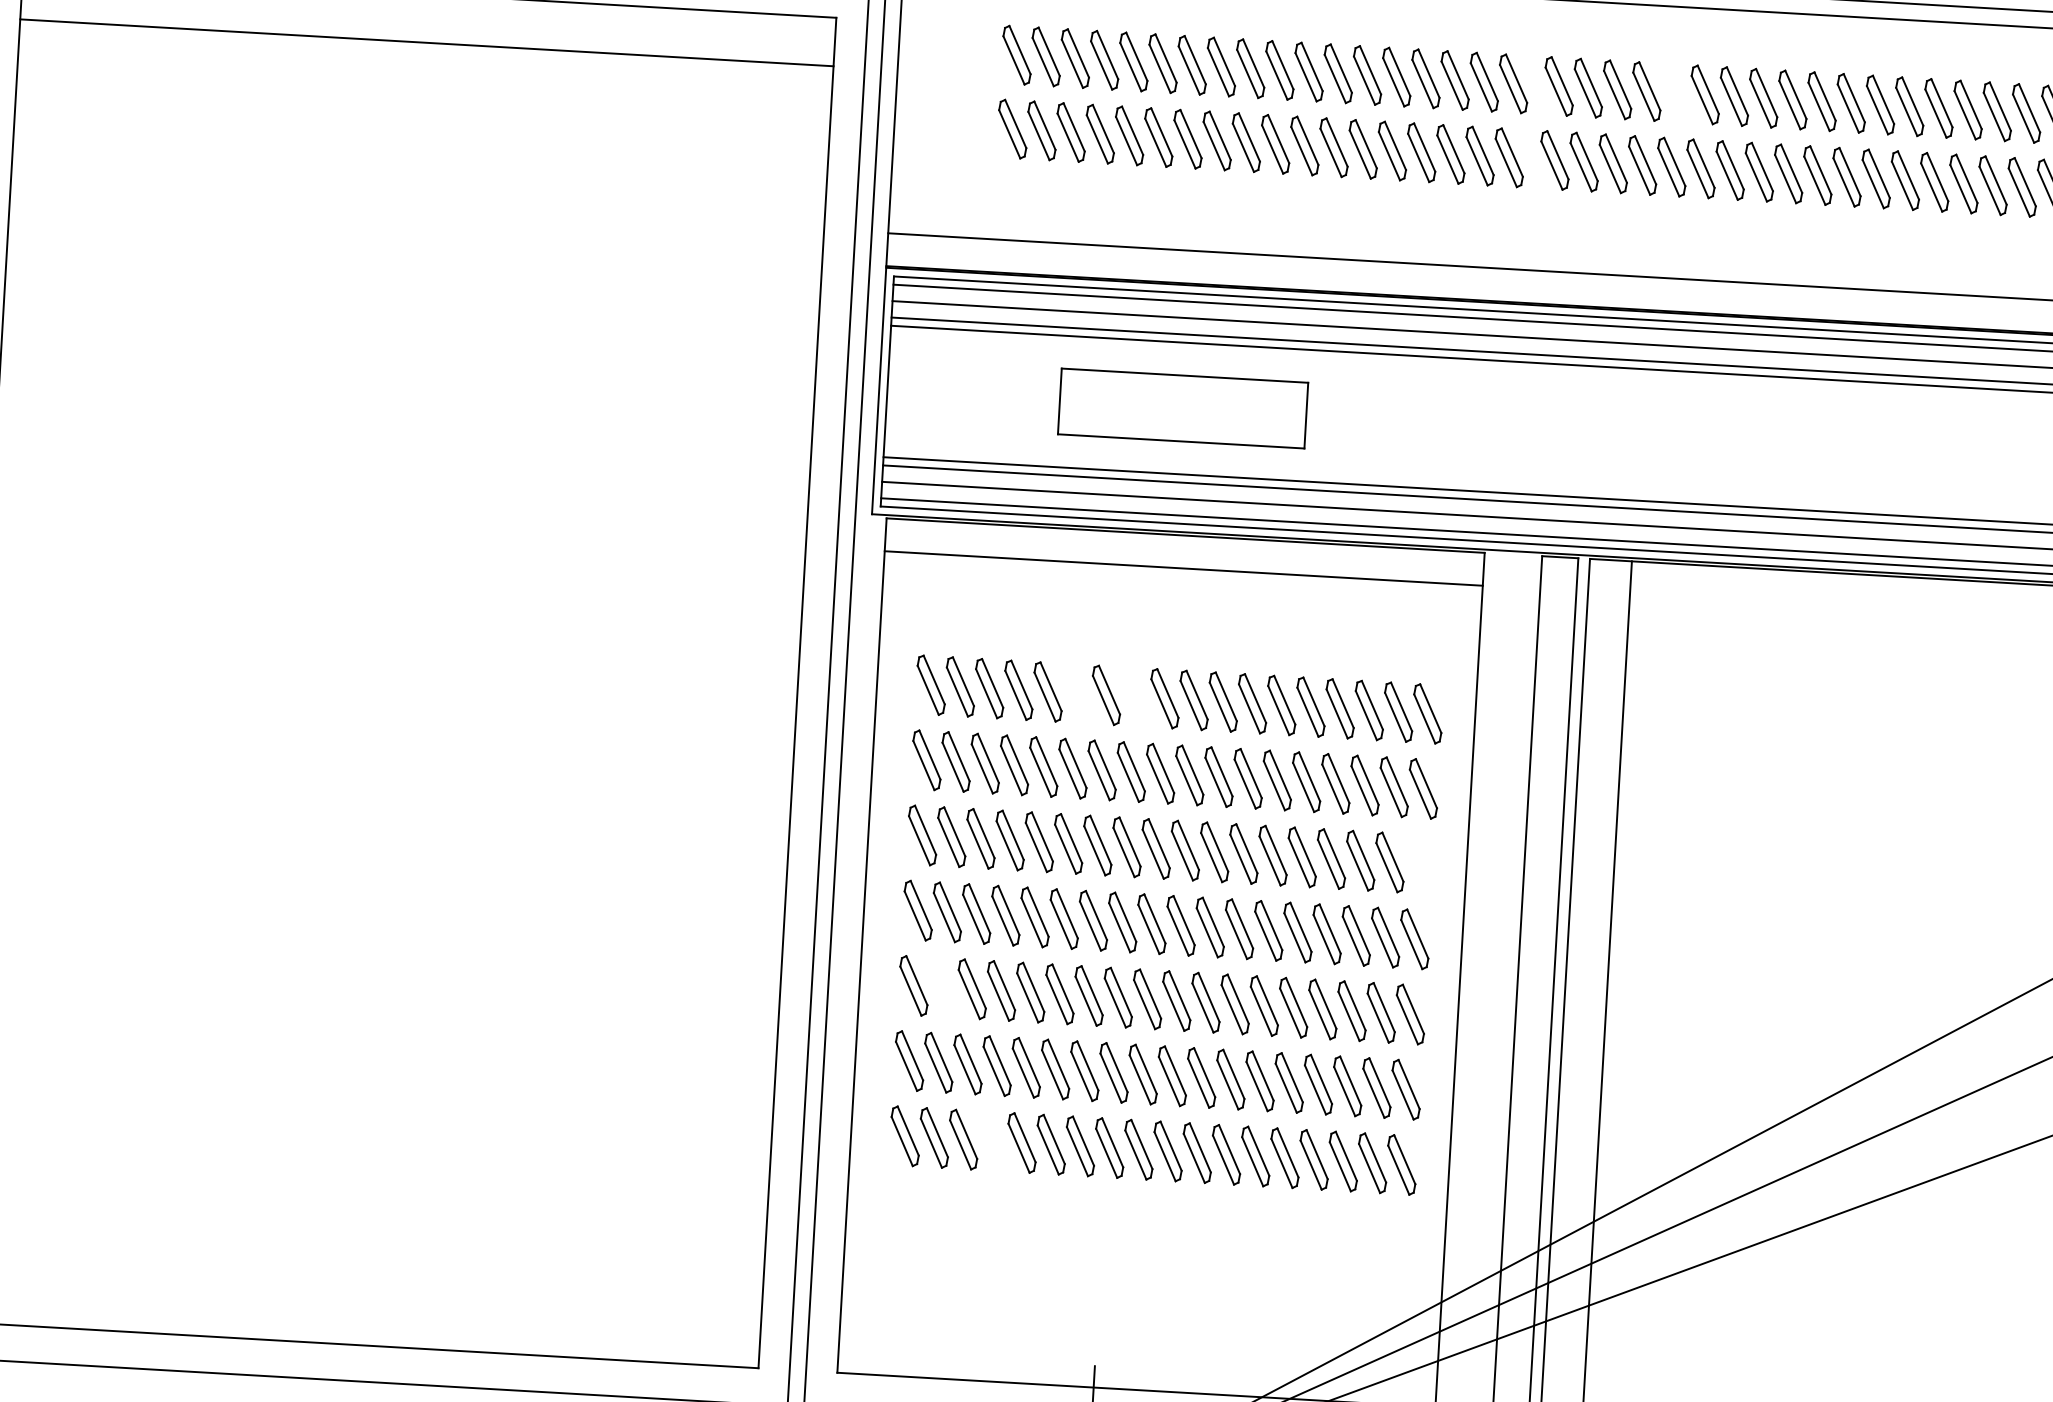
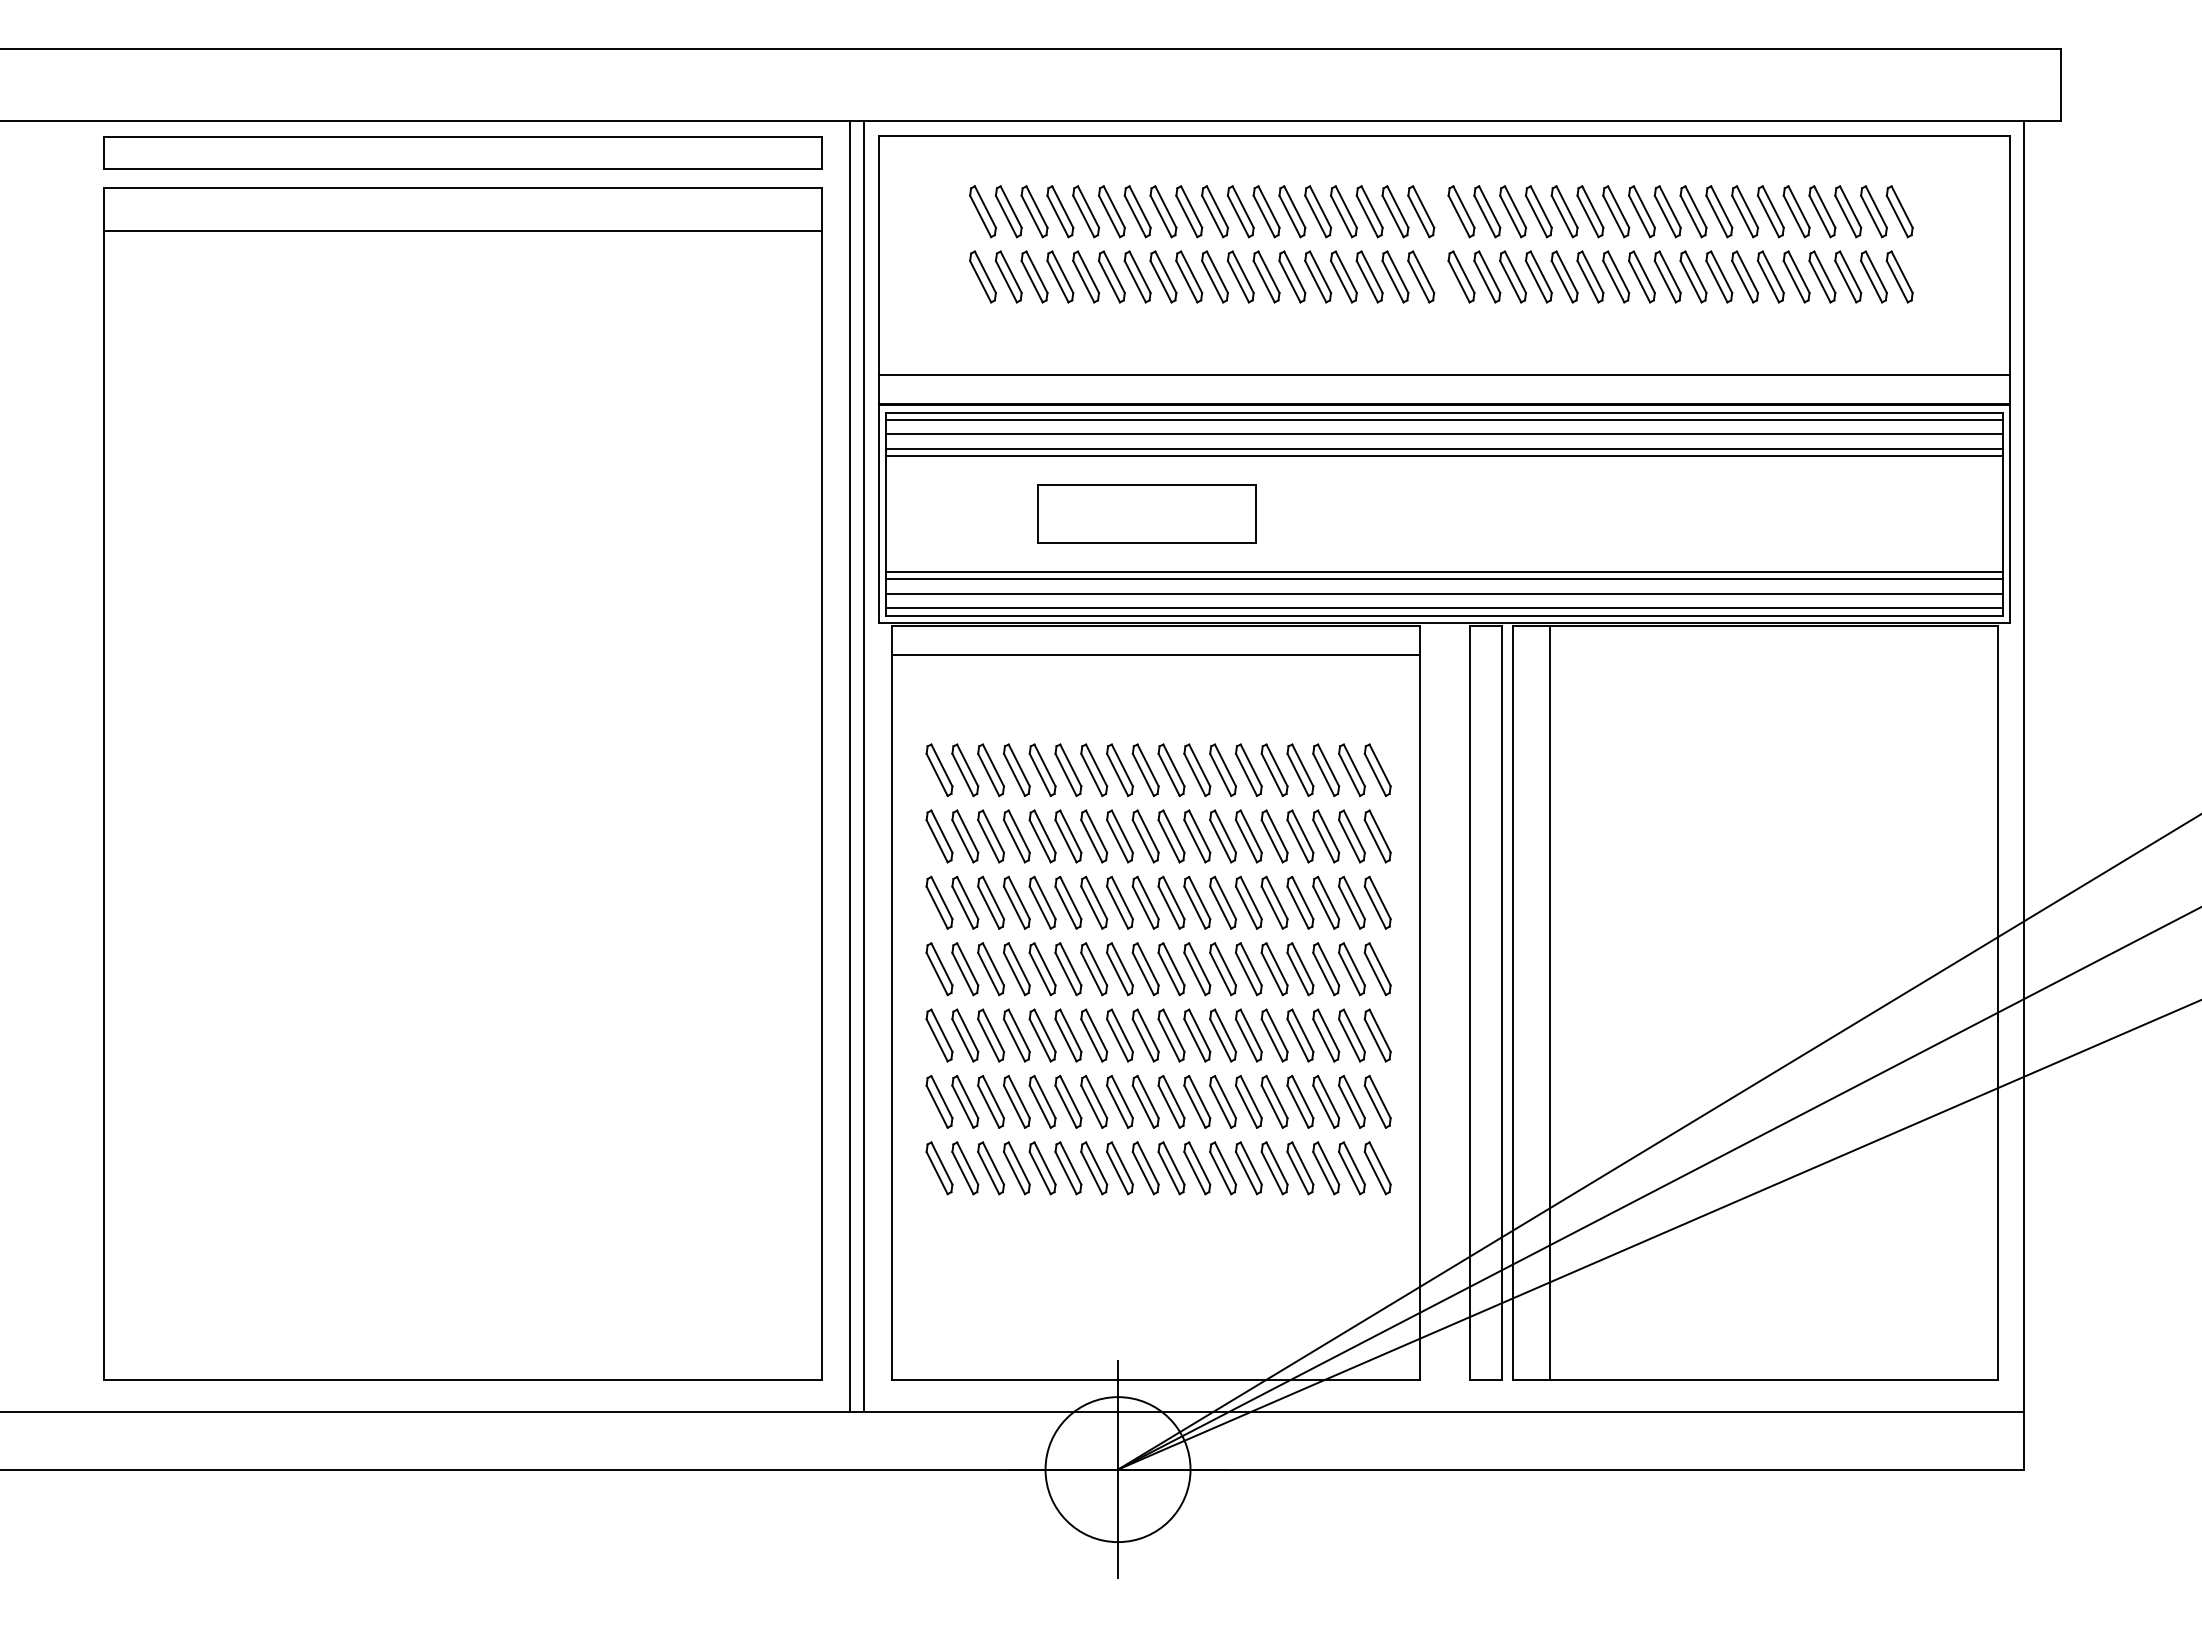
part: (1675, 92) -> (1564, 211), added
part: (1077, 692) -> (1068, 769), added
part: (1135, 696) -> (1119, 769), added
part: (1418, 863) -> (1377, 902), added
part: (943, 987) -> (965, 1035), added
part: (992, 1141) -> (1016, 1168), added

